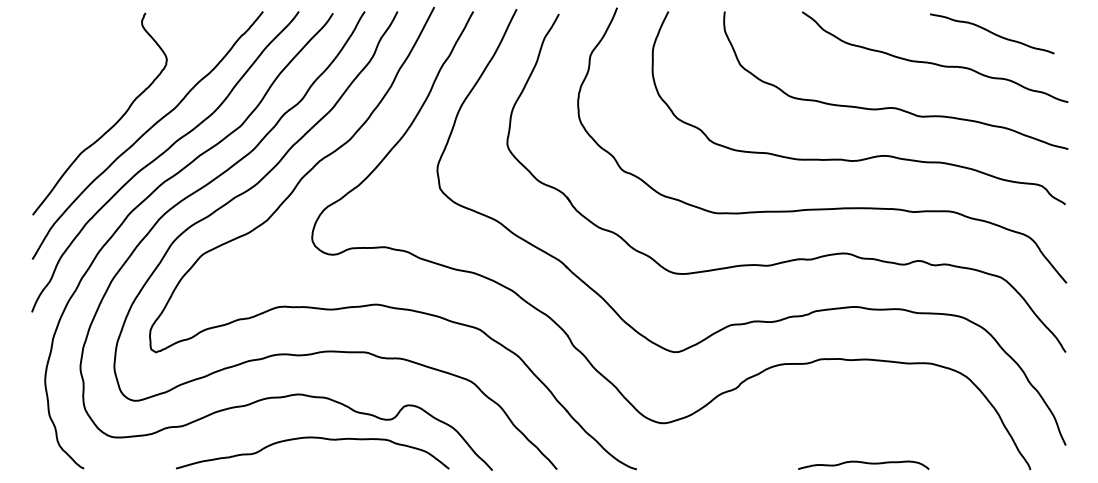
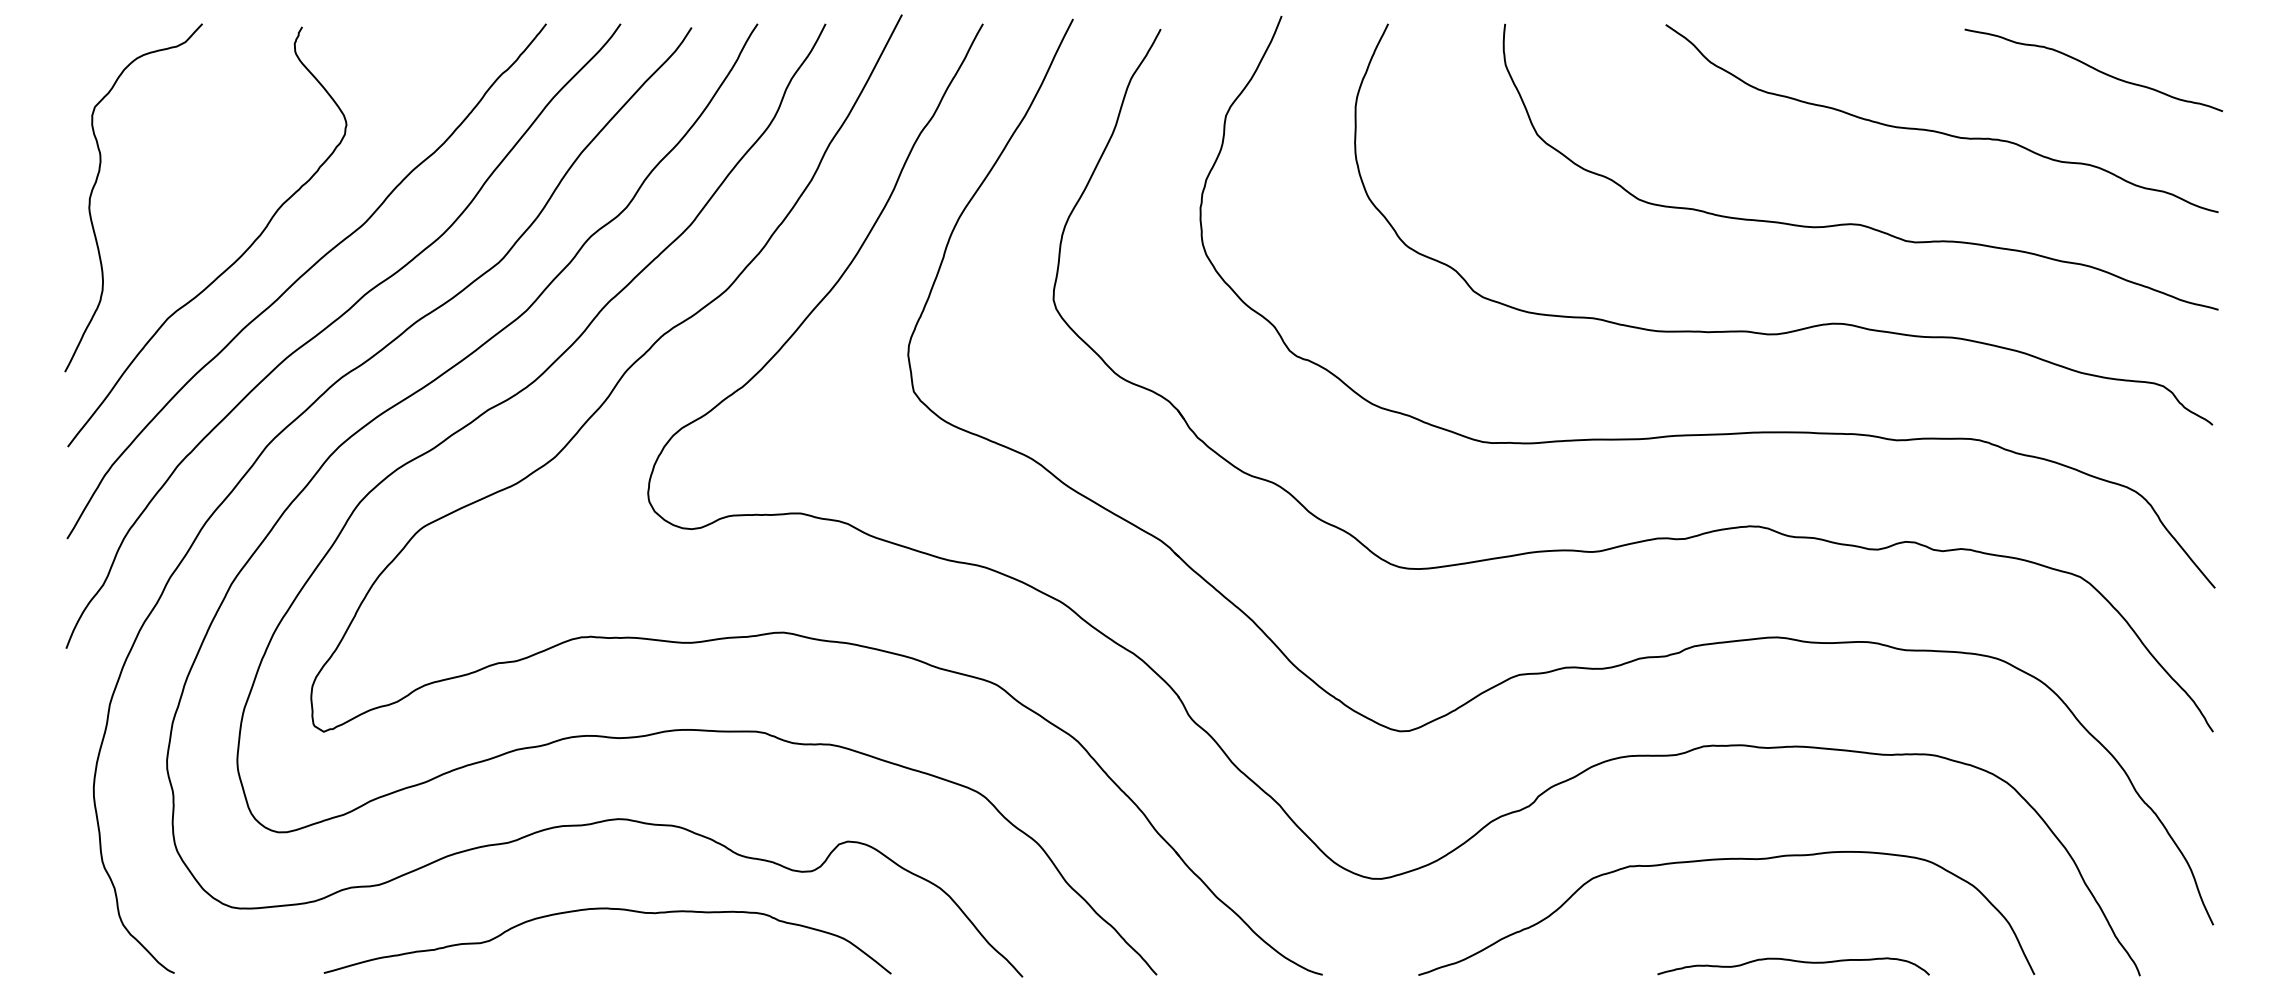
curve: (992, 33) -> (2094, 69), moved
curve: (47, 87) -> (98, 181), added
curve: (831, 414) -> (1726, 860), added
curve: (312, 438) -> (607, 910), moved

